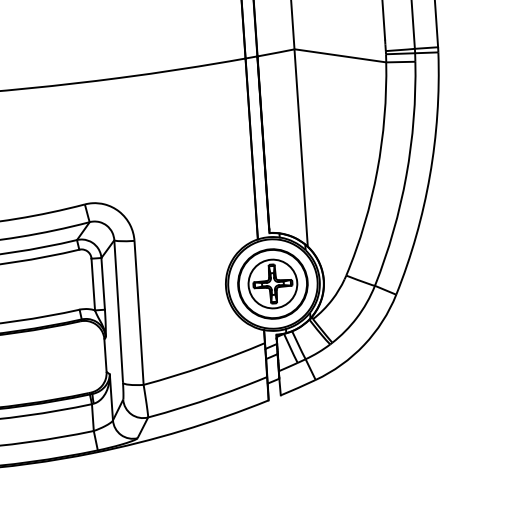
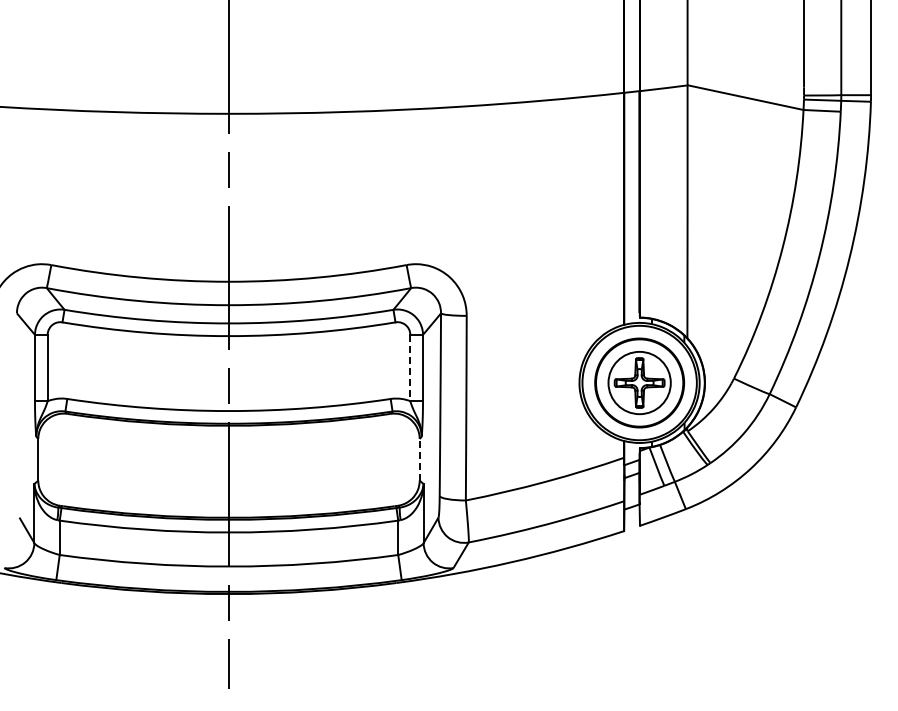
line: (93, 284) -> (410, 368), solid -> dashed
line: (105, 355) -> (419, 459), solid -> dashed

